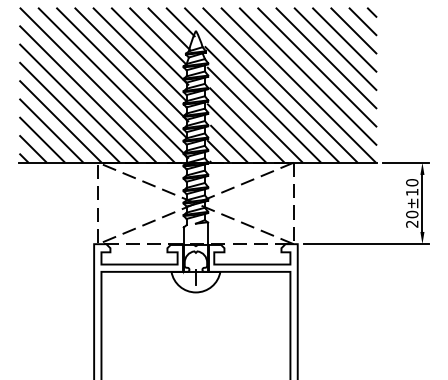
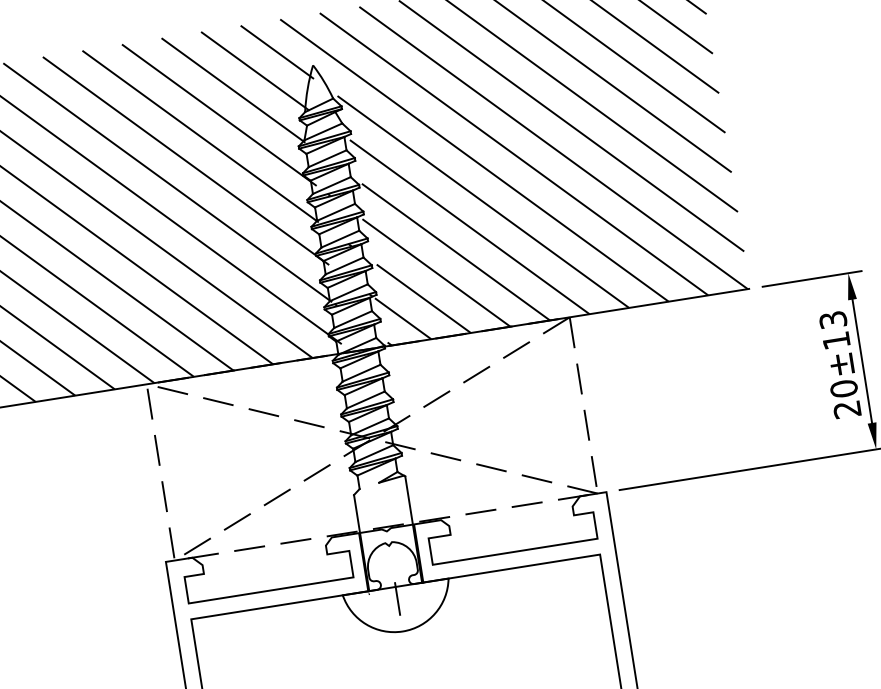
text: (412, 182) -> (833, 319), 20±10 -> 20±13

